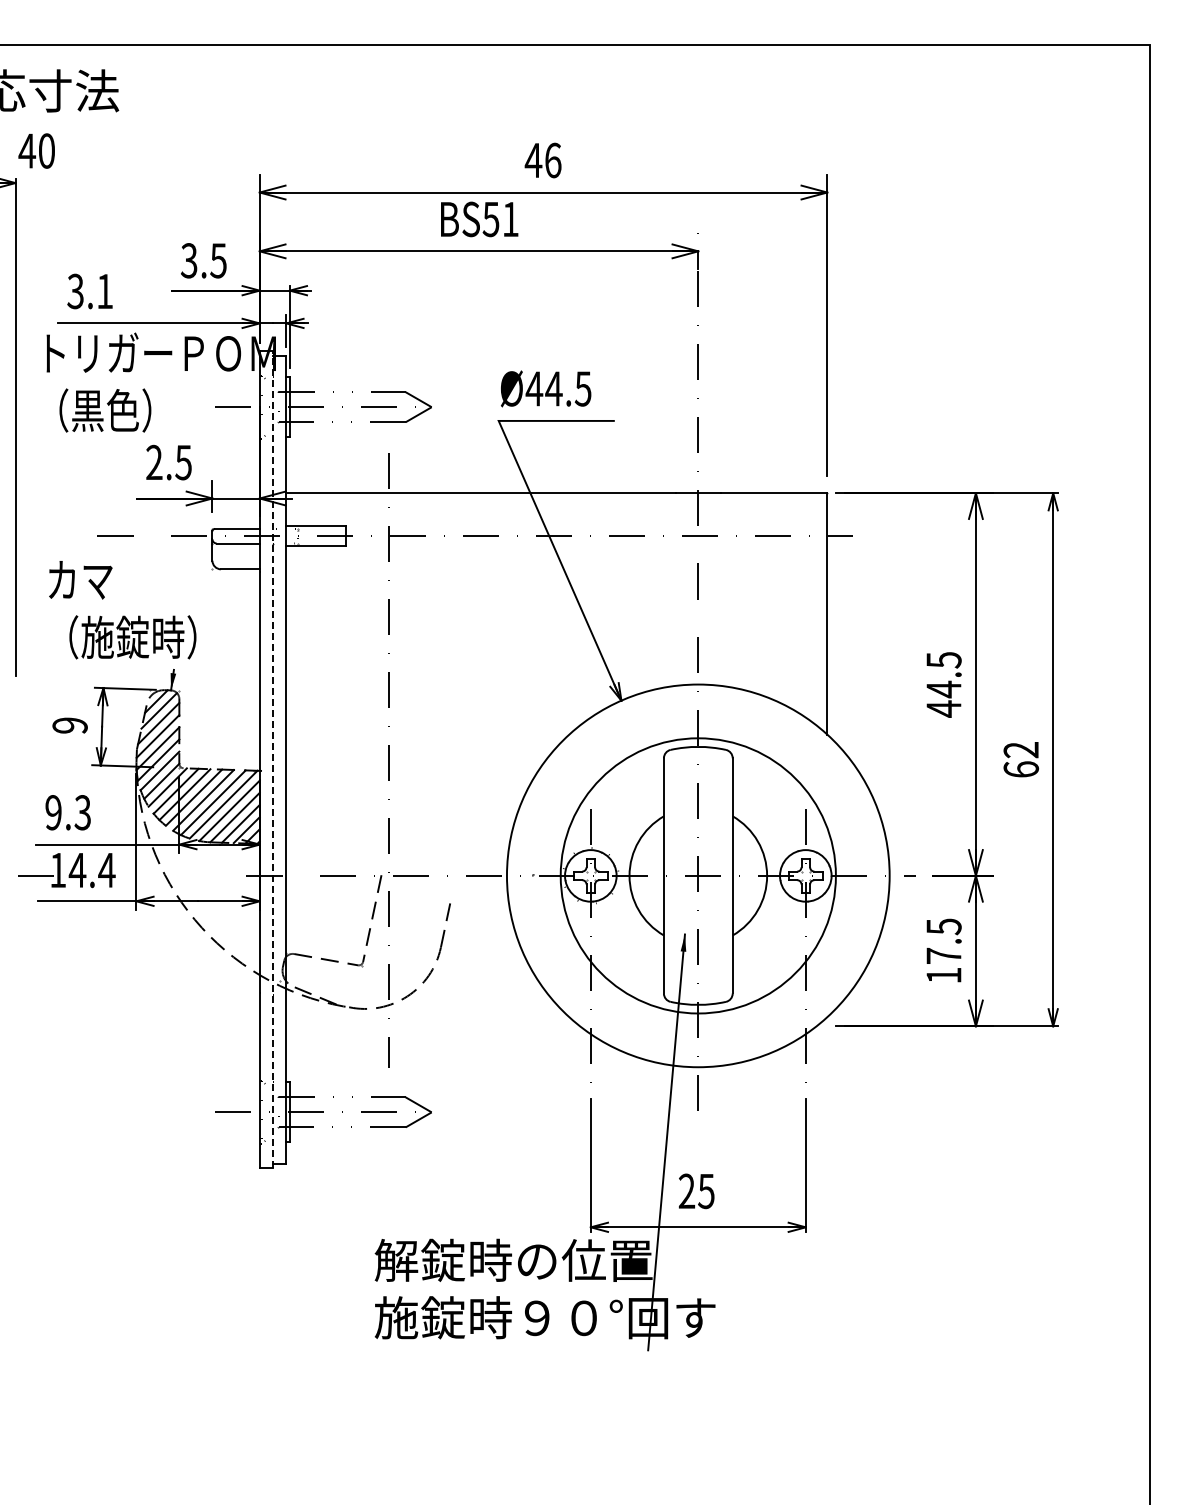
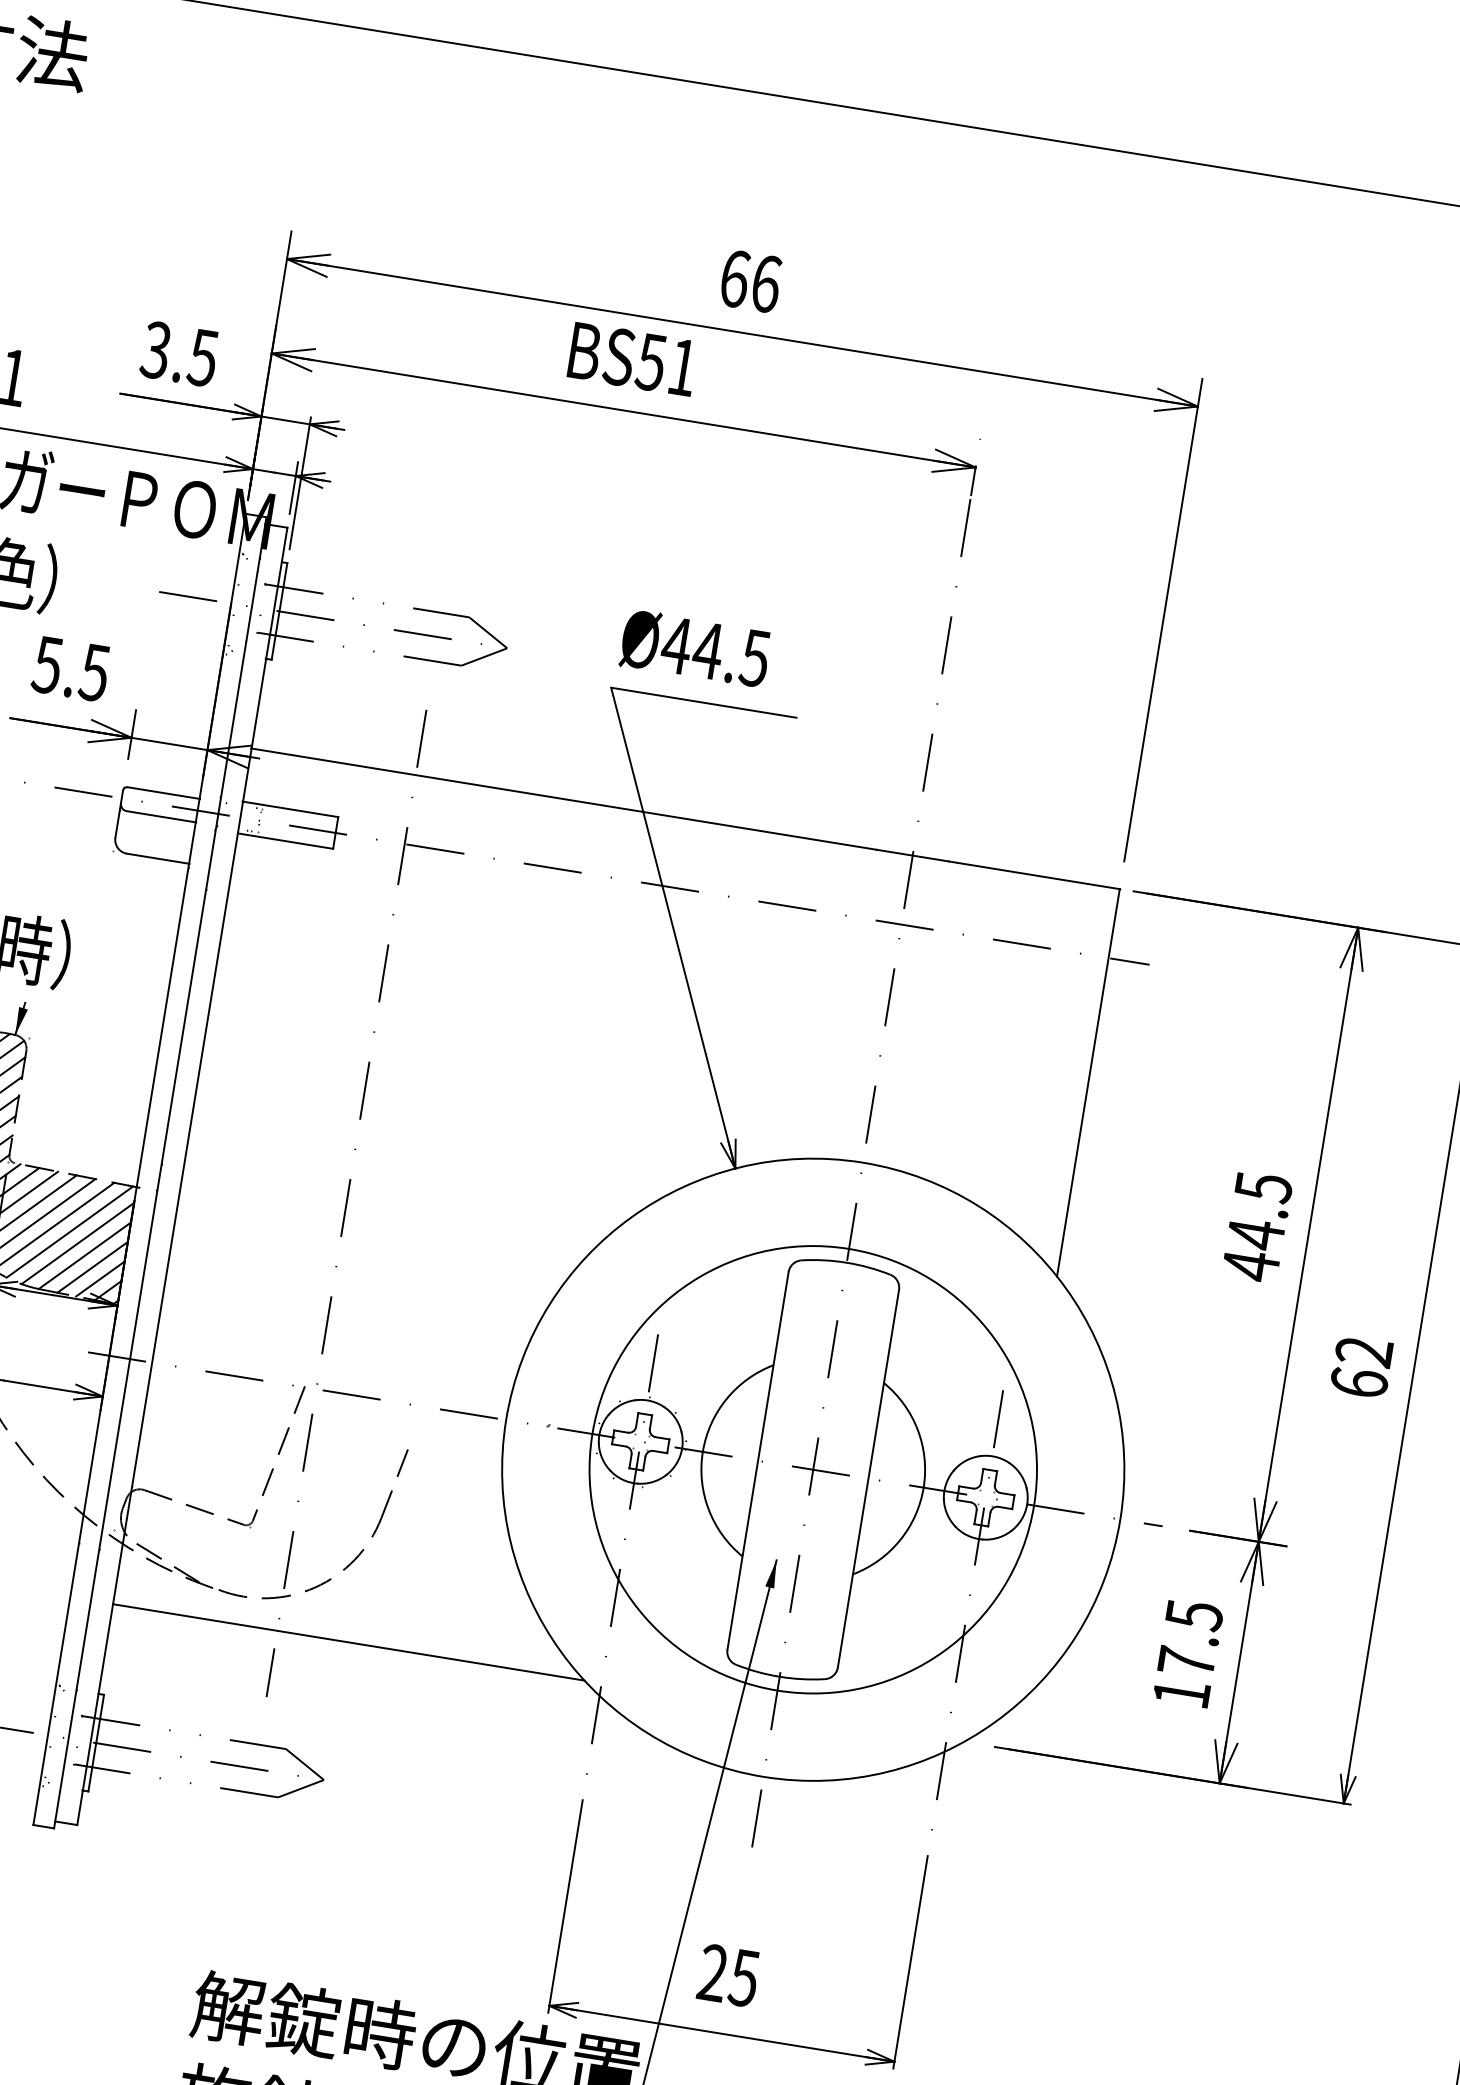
text: (533, 160) -> (734, 278), 46 -> 66
text: (154, 462) -> (47, 664), 2.5 -> 5.5
line: (272, 759) -> (160, 1172), dashed -> solid
line: (433, 1026) -> (349, 1642), added

